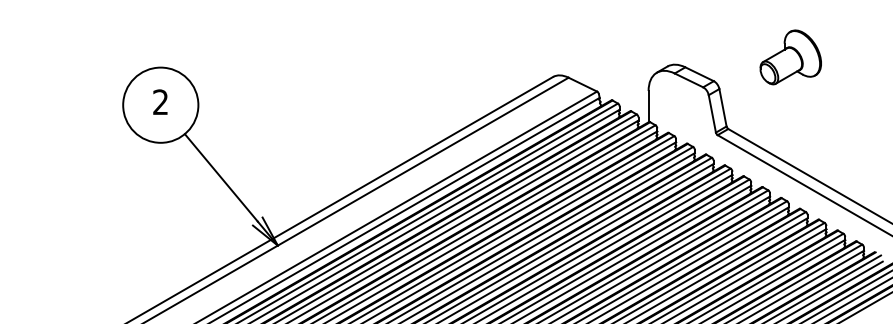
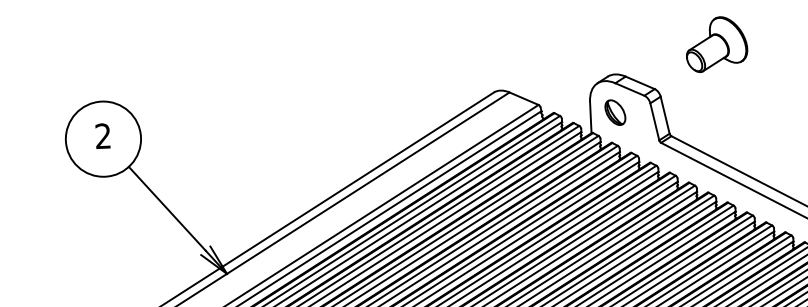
part: (790, 57) -> (716, 44), moved
part: (672, 102) -> (614, 112), added

